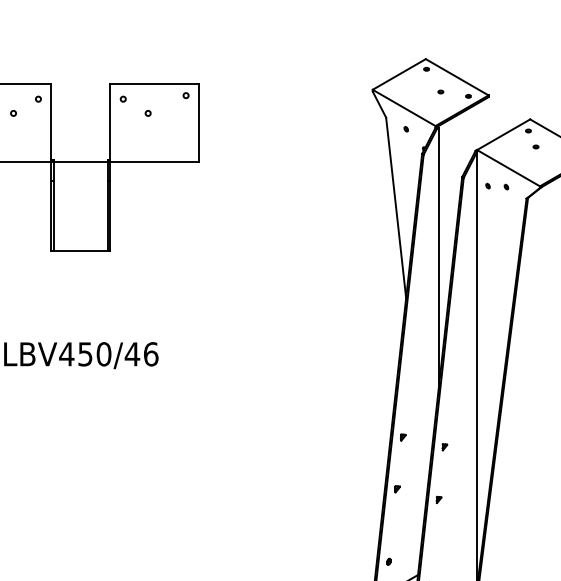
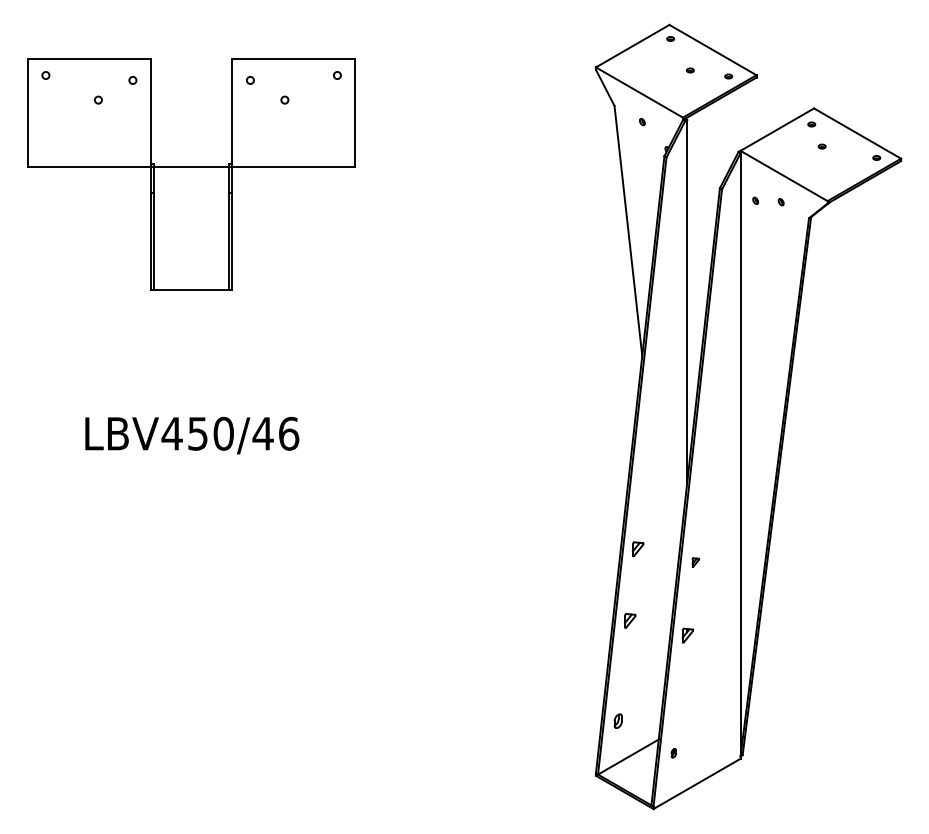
part: (403, 437) -> (638, 548), size x1.6
part: (397, 489) -> (630, 620), size x1.6
part: (438, 499) -> (687, 635), size x1.6
part: (389, 561) -> (618, 721), size x1.6

